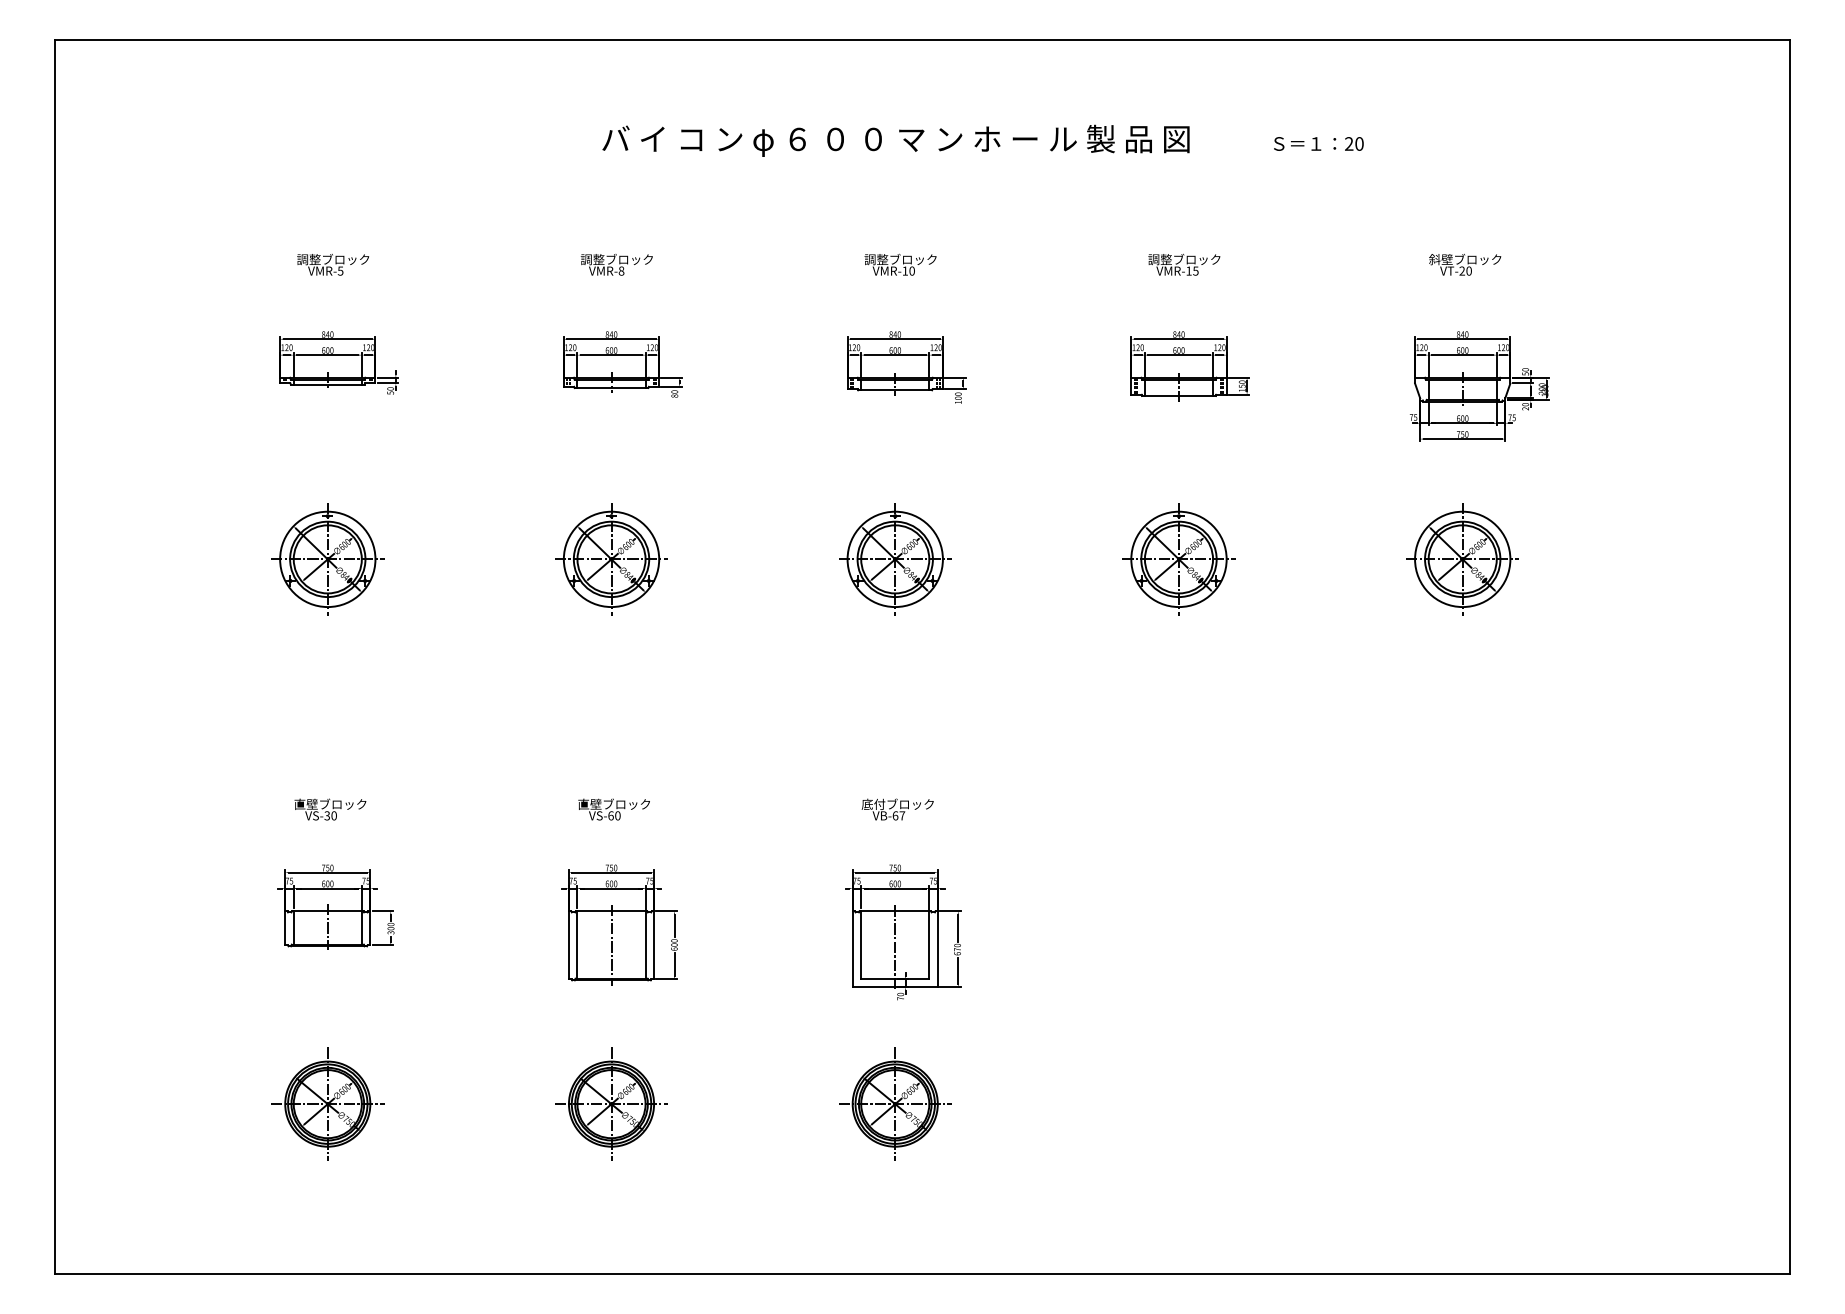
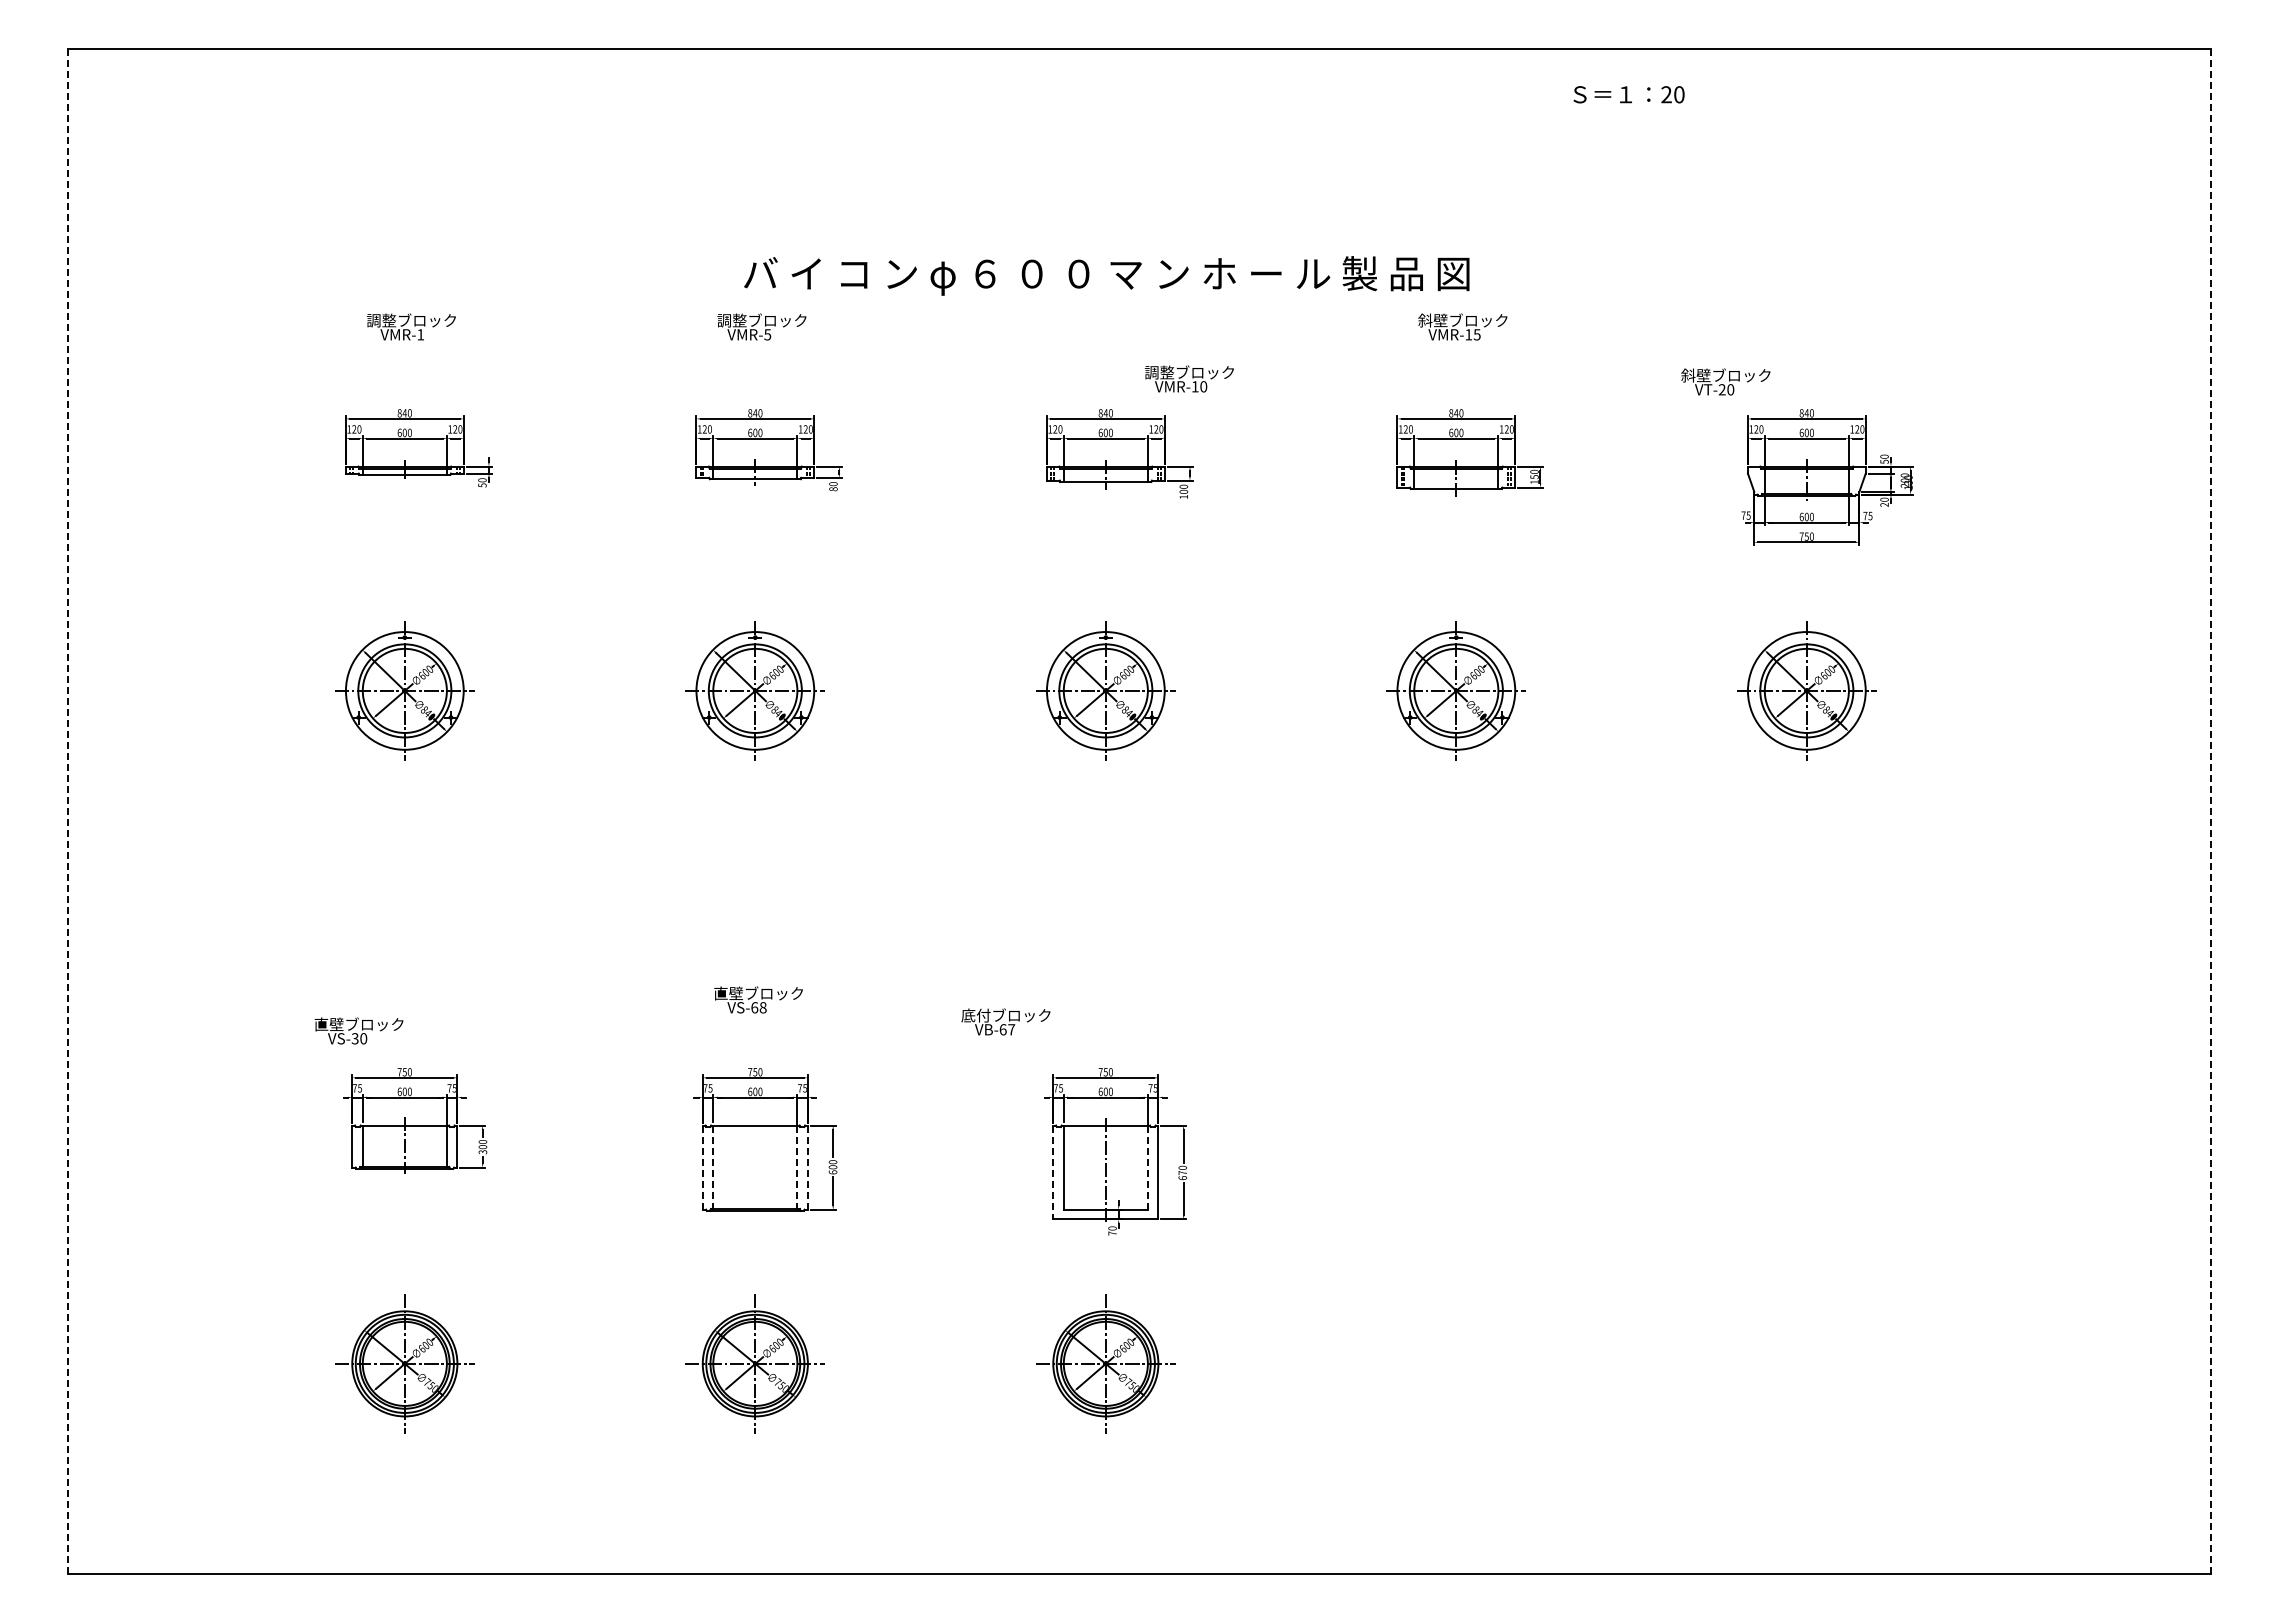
text: (895, 140) -> (1106, 275), moved
text: (1318, 143) -> (1628, 94), moved
text: (1159, 259) -> (1432, 320), 調整ブロック -> 斜壁ブロック
text: (900, 264) -> (1189, 378), moved
text: (1464, 264) -> (1725, 381), moved
text: (340, 270) -> (420, 334), VMR-5 -> VMR-1
text: (621, 270) -> (767, 334), VMR-8 -> VMR-5
line: (55, 657) -> (68, 811), solid -> dashed
line: (1789, 657) -> (2210, 811), solid -> dashed
text: (329, 809) -> (358, 1030), moved
text: (897, 809) -> (1005, 1021), moved
text: (617, 815) -> (762, 1007), VS-60 -> VS-68
line: (568, 945) -> (702, 1168), solid -> dashed
line: (577, 945) -> (713, 1167), solid -> dashed
line: (611, 945) -> (755, 1167), removed
line: (645, 945) -> (797, 1167), solid -> dashed
line: (653, 945) -> (807, 1168), solid -> dashed
line: (928, 945) -> (1147, 1168), solid -> dashed
line: (852, 949) -> (1053, 1172), solid -> dashed

